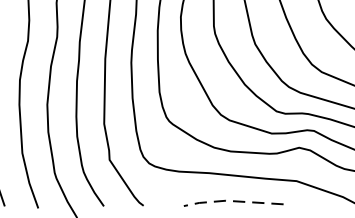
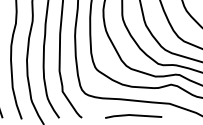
line: (231, 201) -> (132, 115), dashed -> solid

